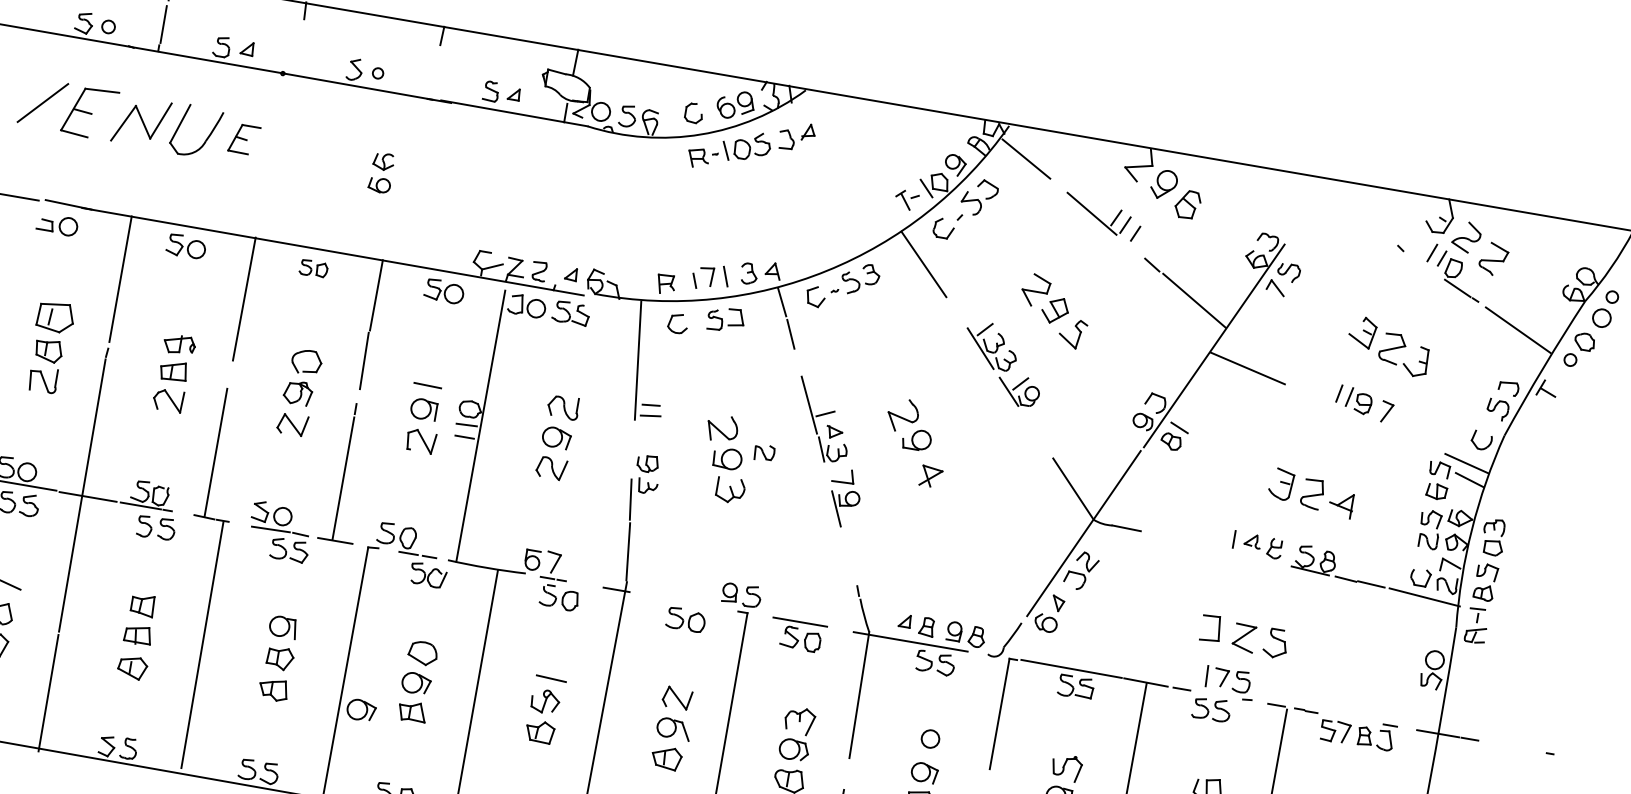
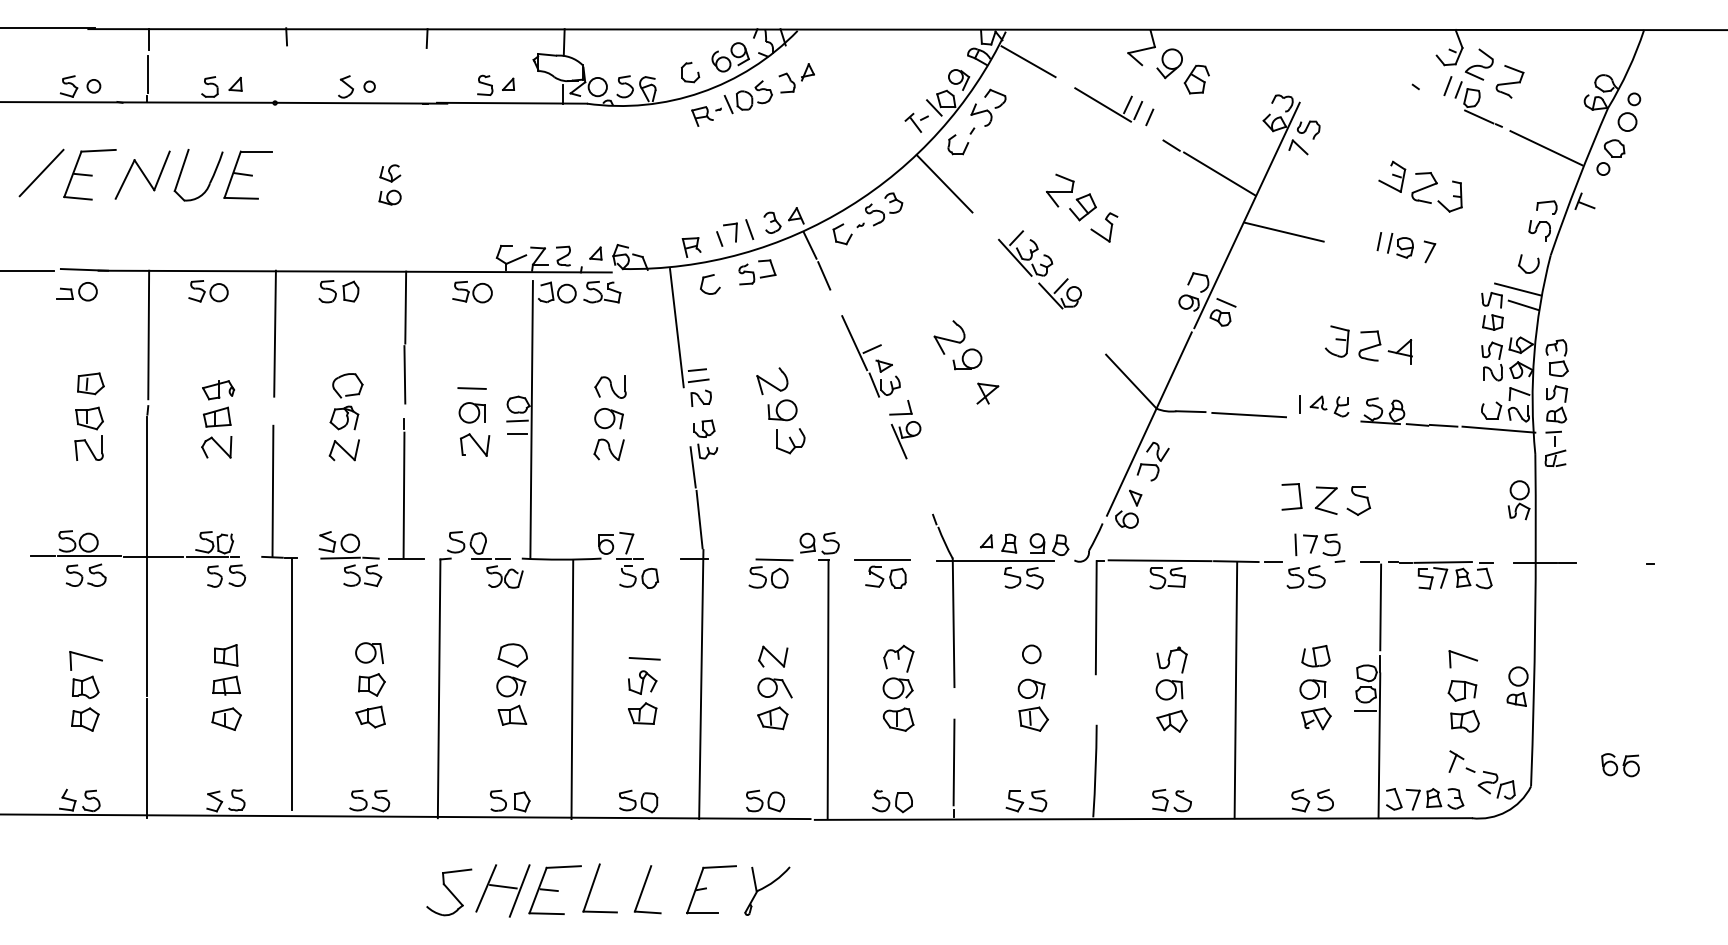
part: (243, 138) -> (247, 174), size x1.67
part: (313, 268) -> (338, 291), size x1.43
part: (55, 316) -> (90, 383), size x0.71
part: (763, 452) -> (700, 397), moved
line: (1183, 540) -> (1249, 414), added
line: (694, 603) -> (774, 559), added
part: (361, 710) -> (461, 722), removed
line: (1347, 717) -> (1442, 562), added

